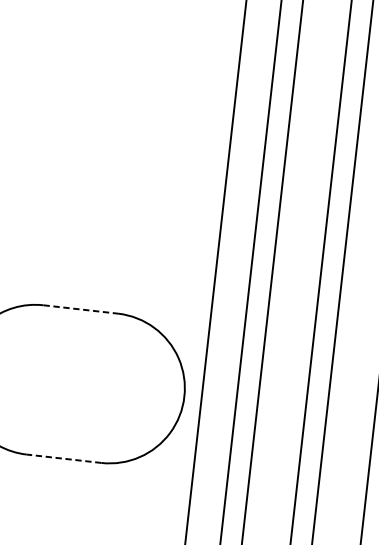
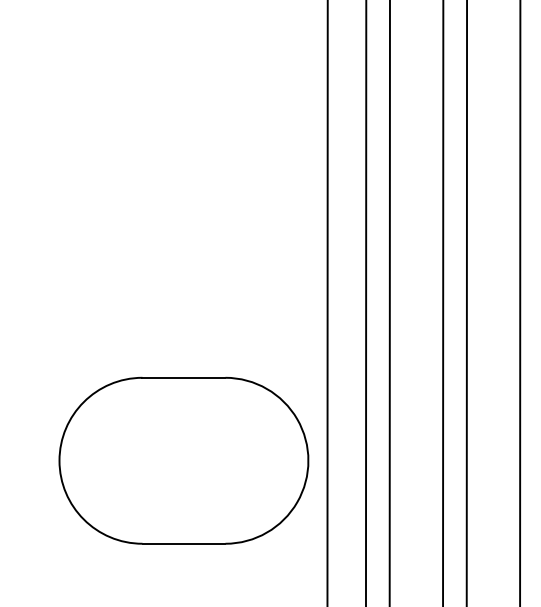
line: (81, 309) -> (184, 377), dashed -> solid
line: (63, 458) -> (183, 543), dashed -> solid

